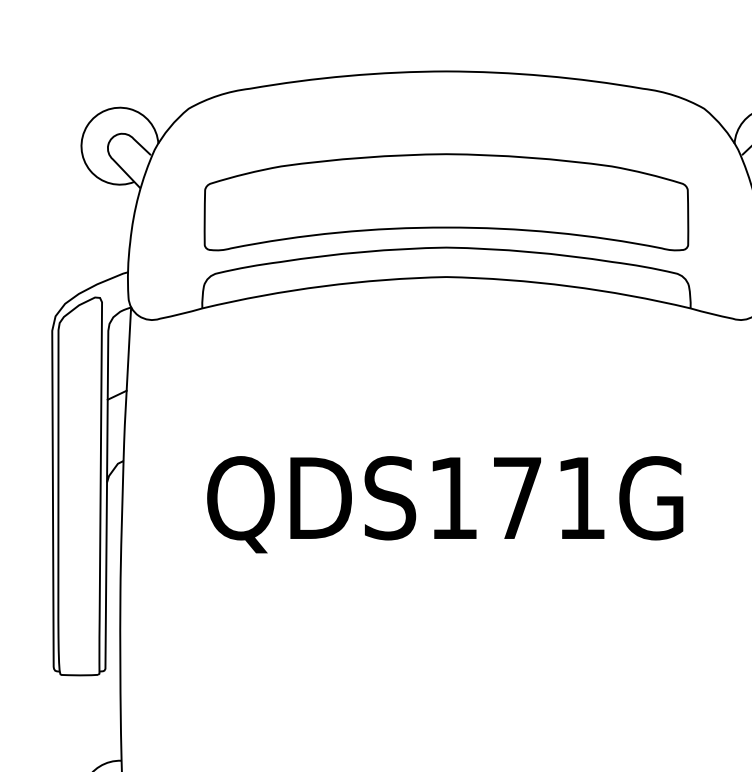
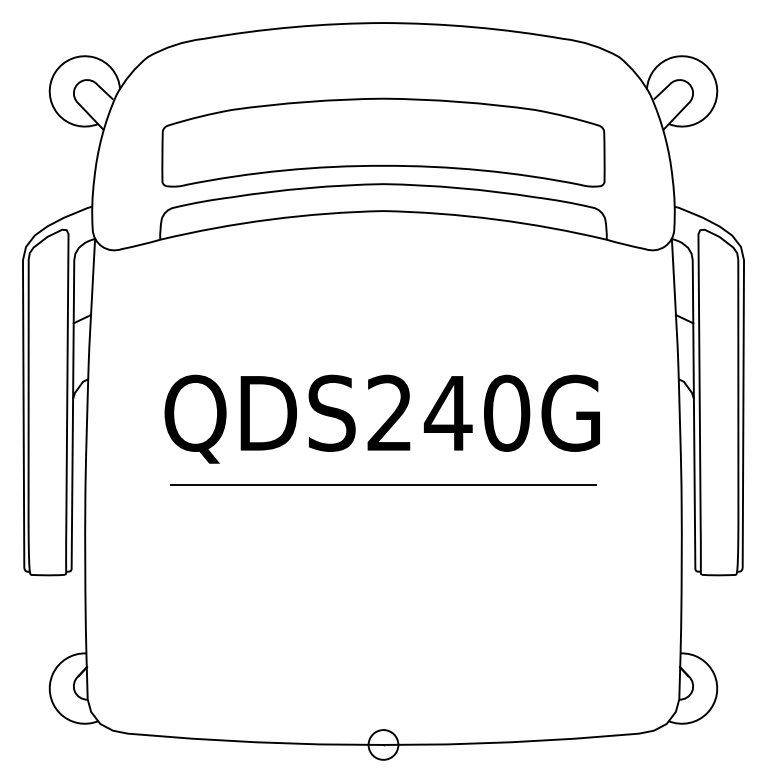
text: (517, 497) -> (448, 412), QDS171G -> QDS240G
line: (446, 576) -> (383, 484), added

